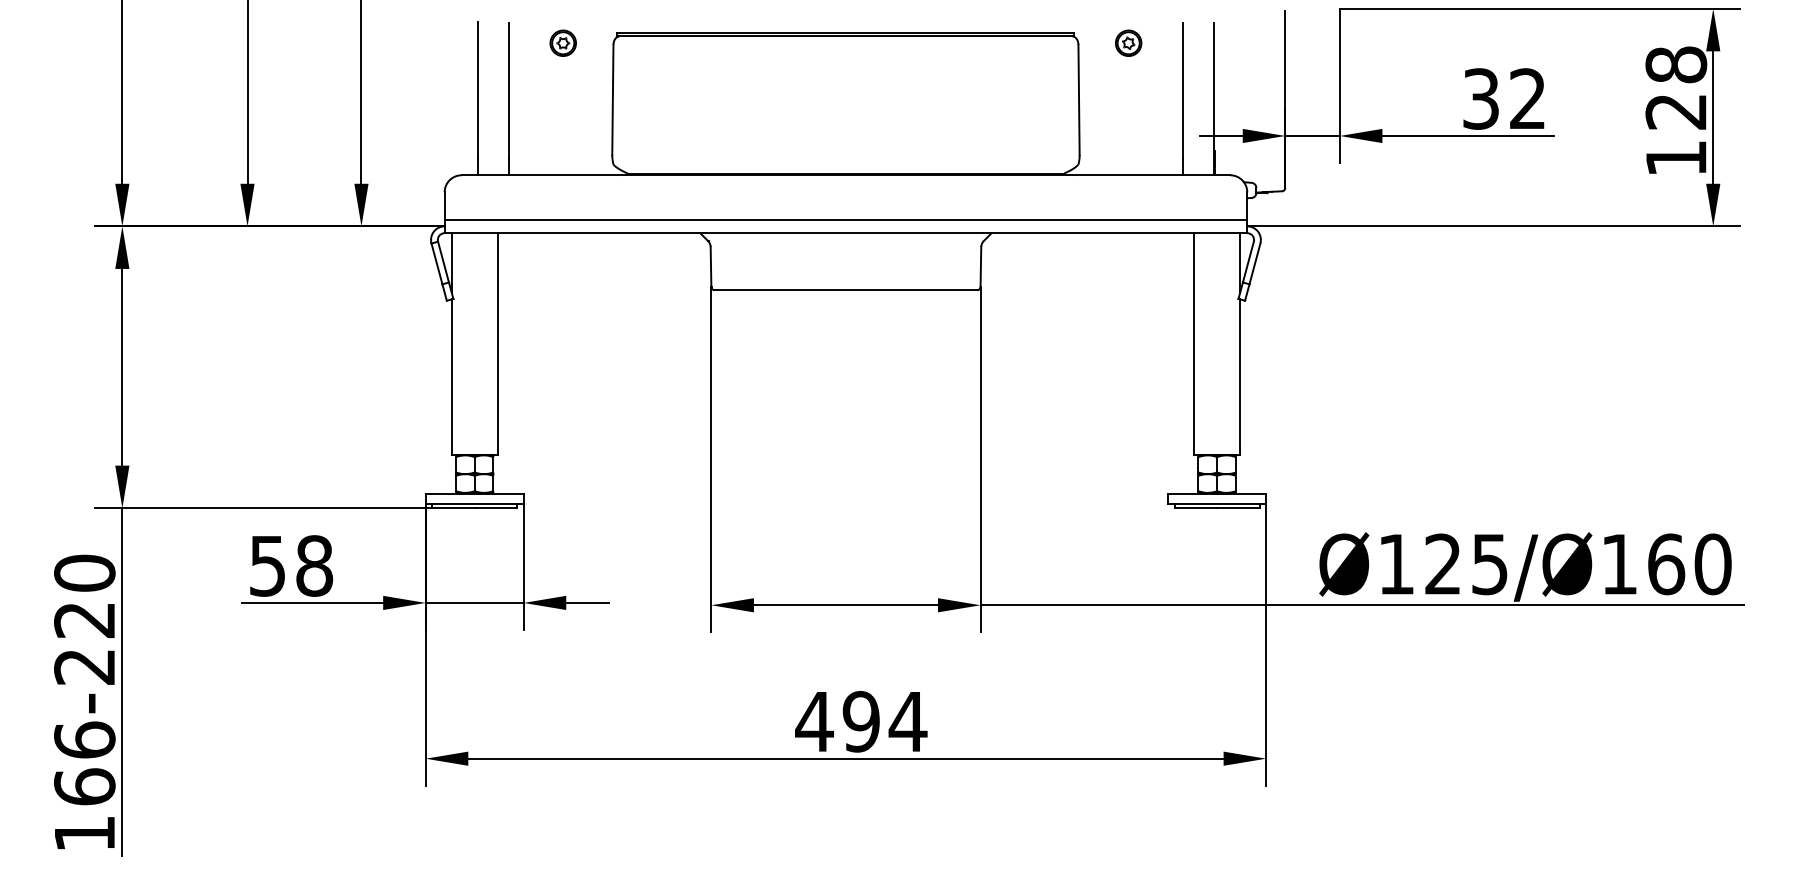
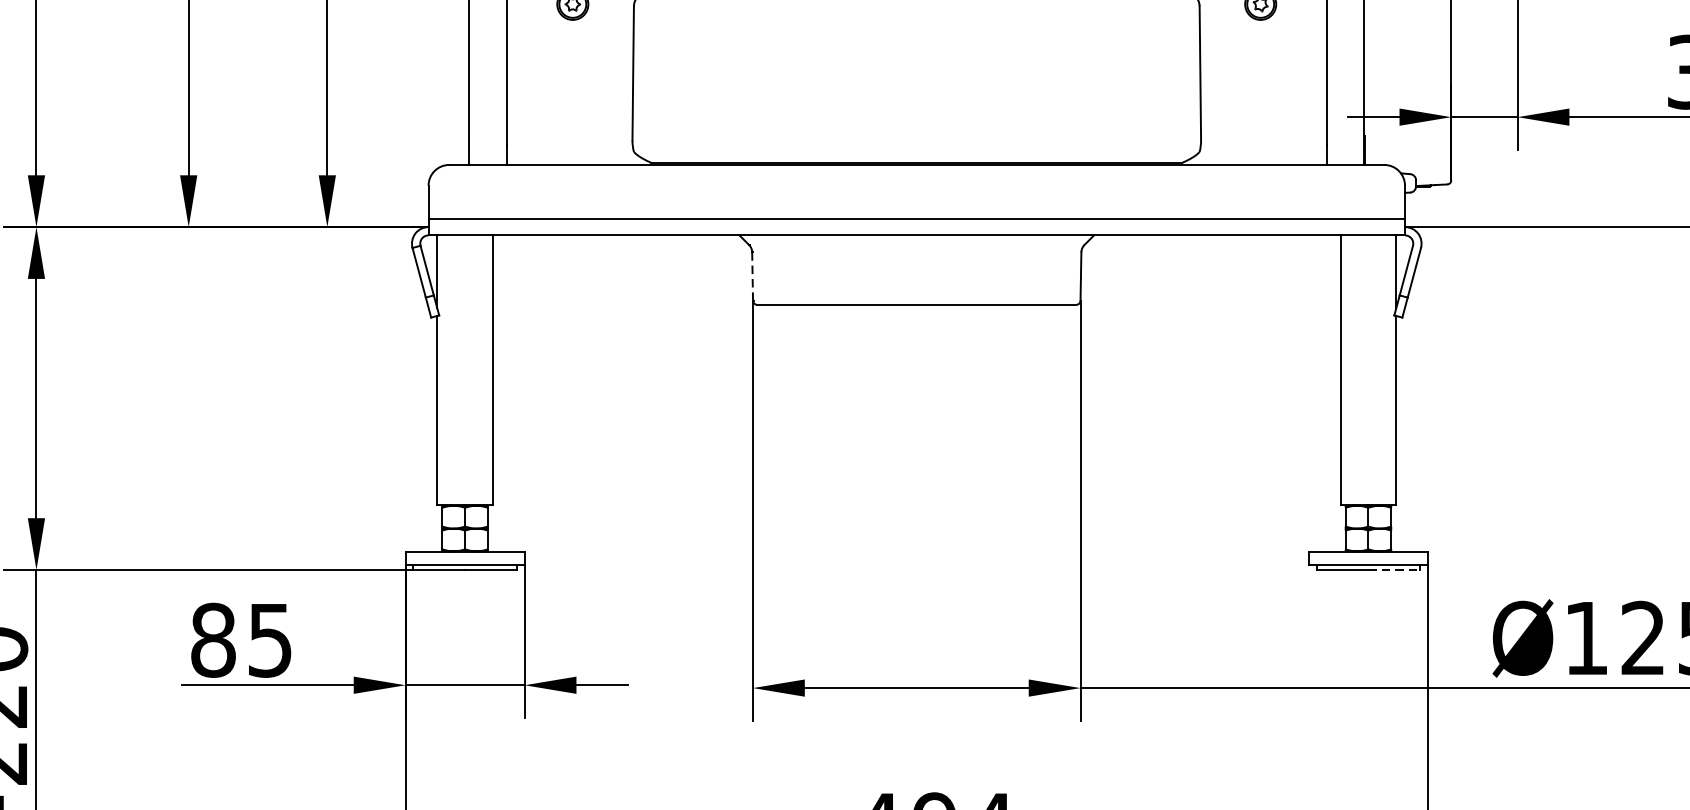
line: (711, 266) -> (753, 275), solid -> dashed
line: (1239, 508) -> (1395, 570), solid -> dashed
text: (291, 565) -> (242, 639), 58 -> 85

